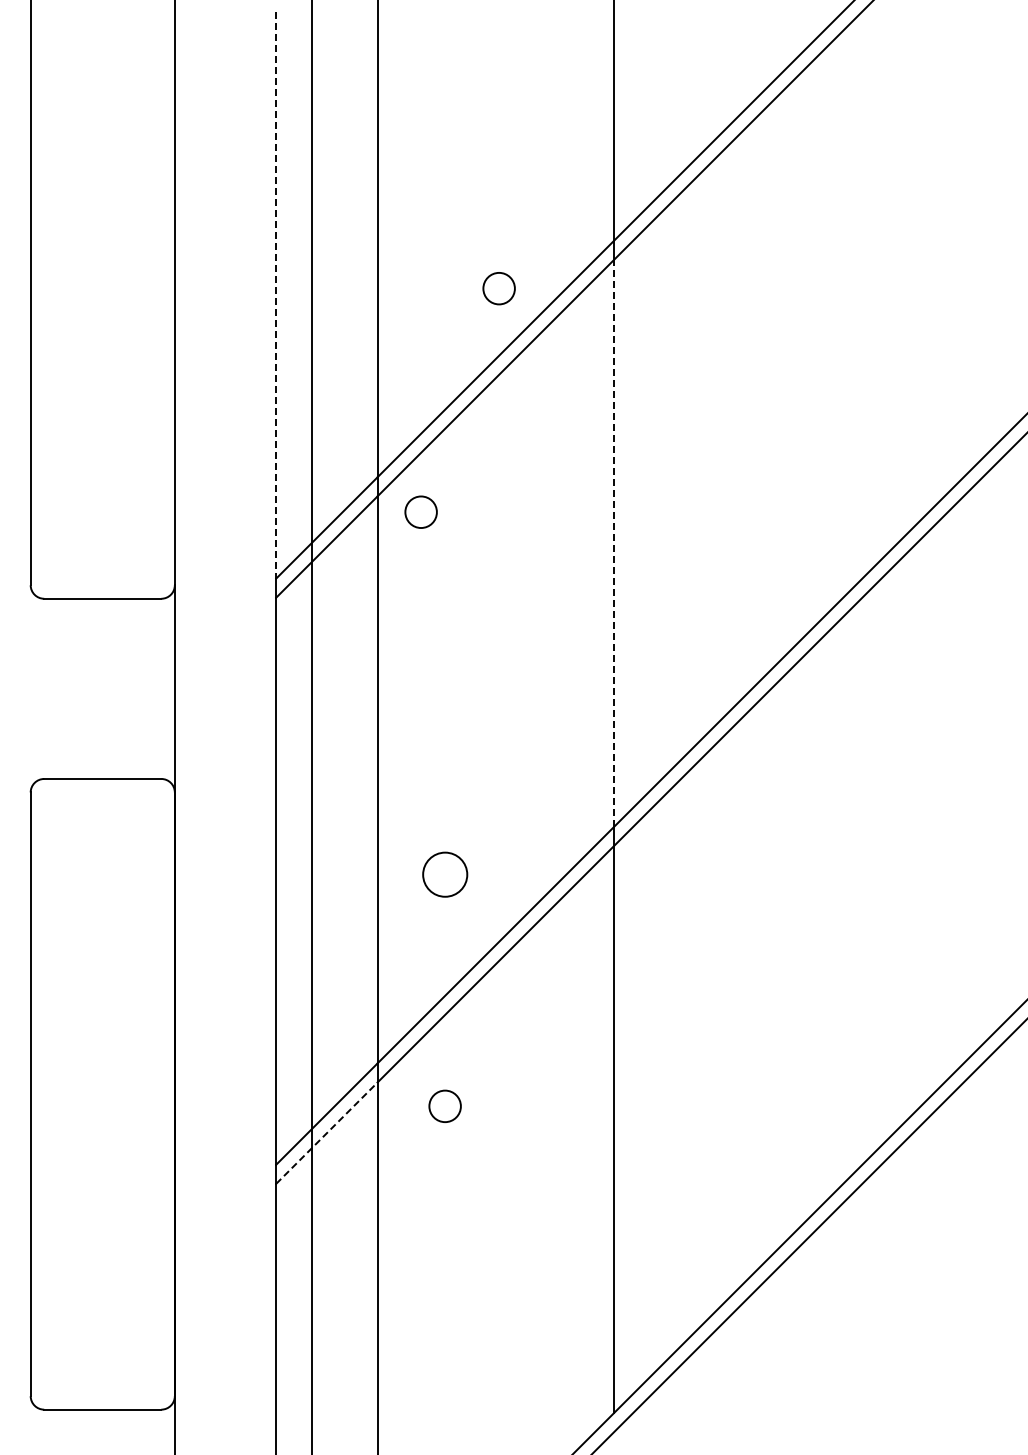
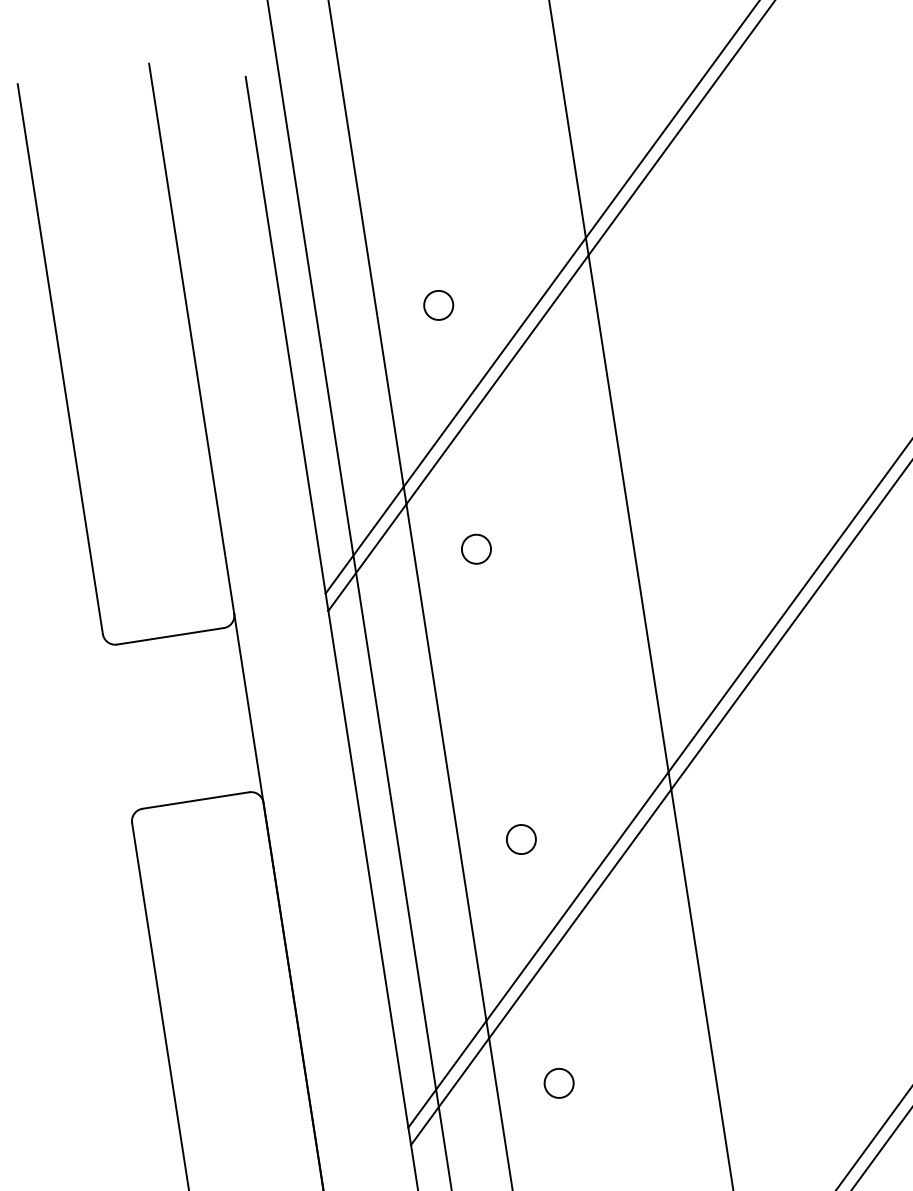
circle: (498, 288) -> (438, 305), moved
line: (276, 295) -> (286, 335), dashed -> solid
circle: (420, 511) -> (475, 548), moved
line: (614, 543) -> (628, 513), dashed -> solid
circle: (444, 874) -> (520, 839), size x0.71
circle: (444, 1105) -> (558, 1082), moved
line: (326, 1133) -> (449, 1092), dashed -> solid

